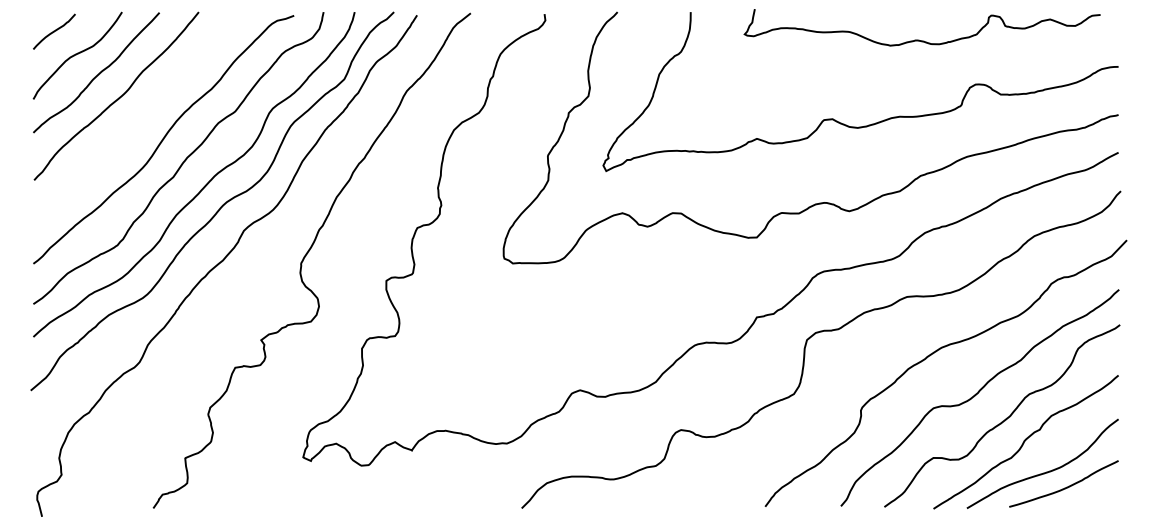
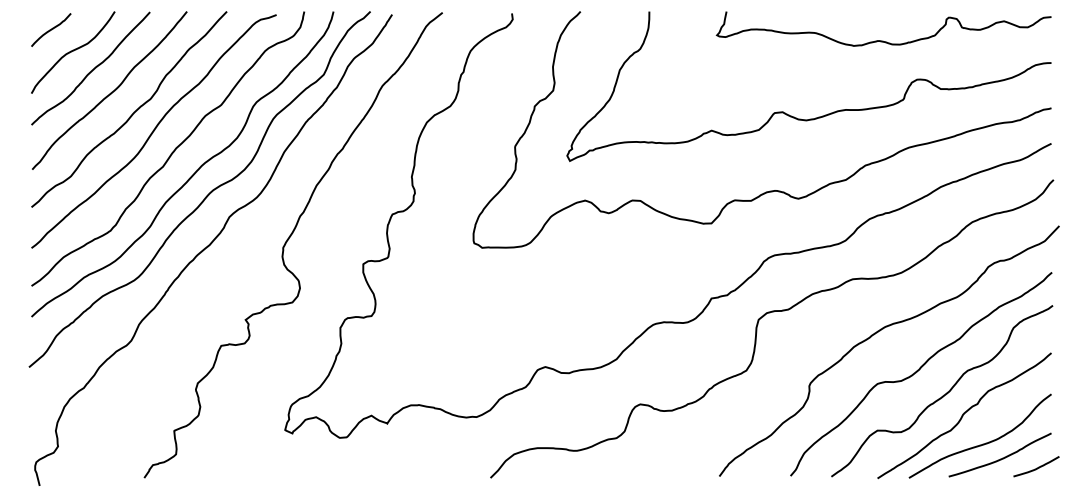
curve: (919, 39) -> (881, 40), moved
curve: (141, 119) -> (133, 112), added
curve: (1102, 497) -> (1036, 467), added

